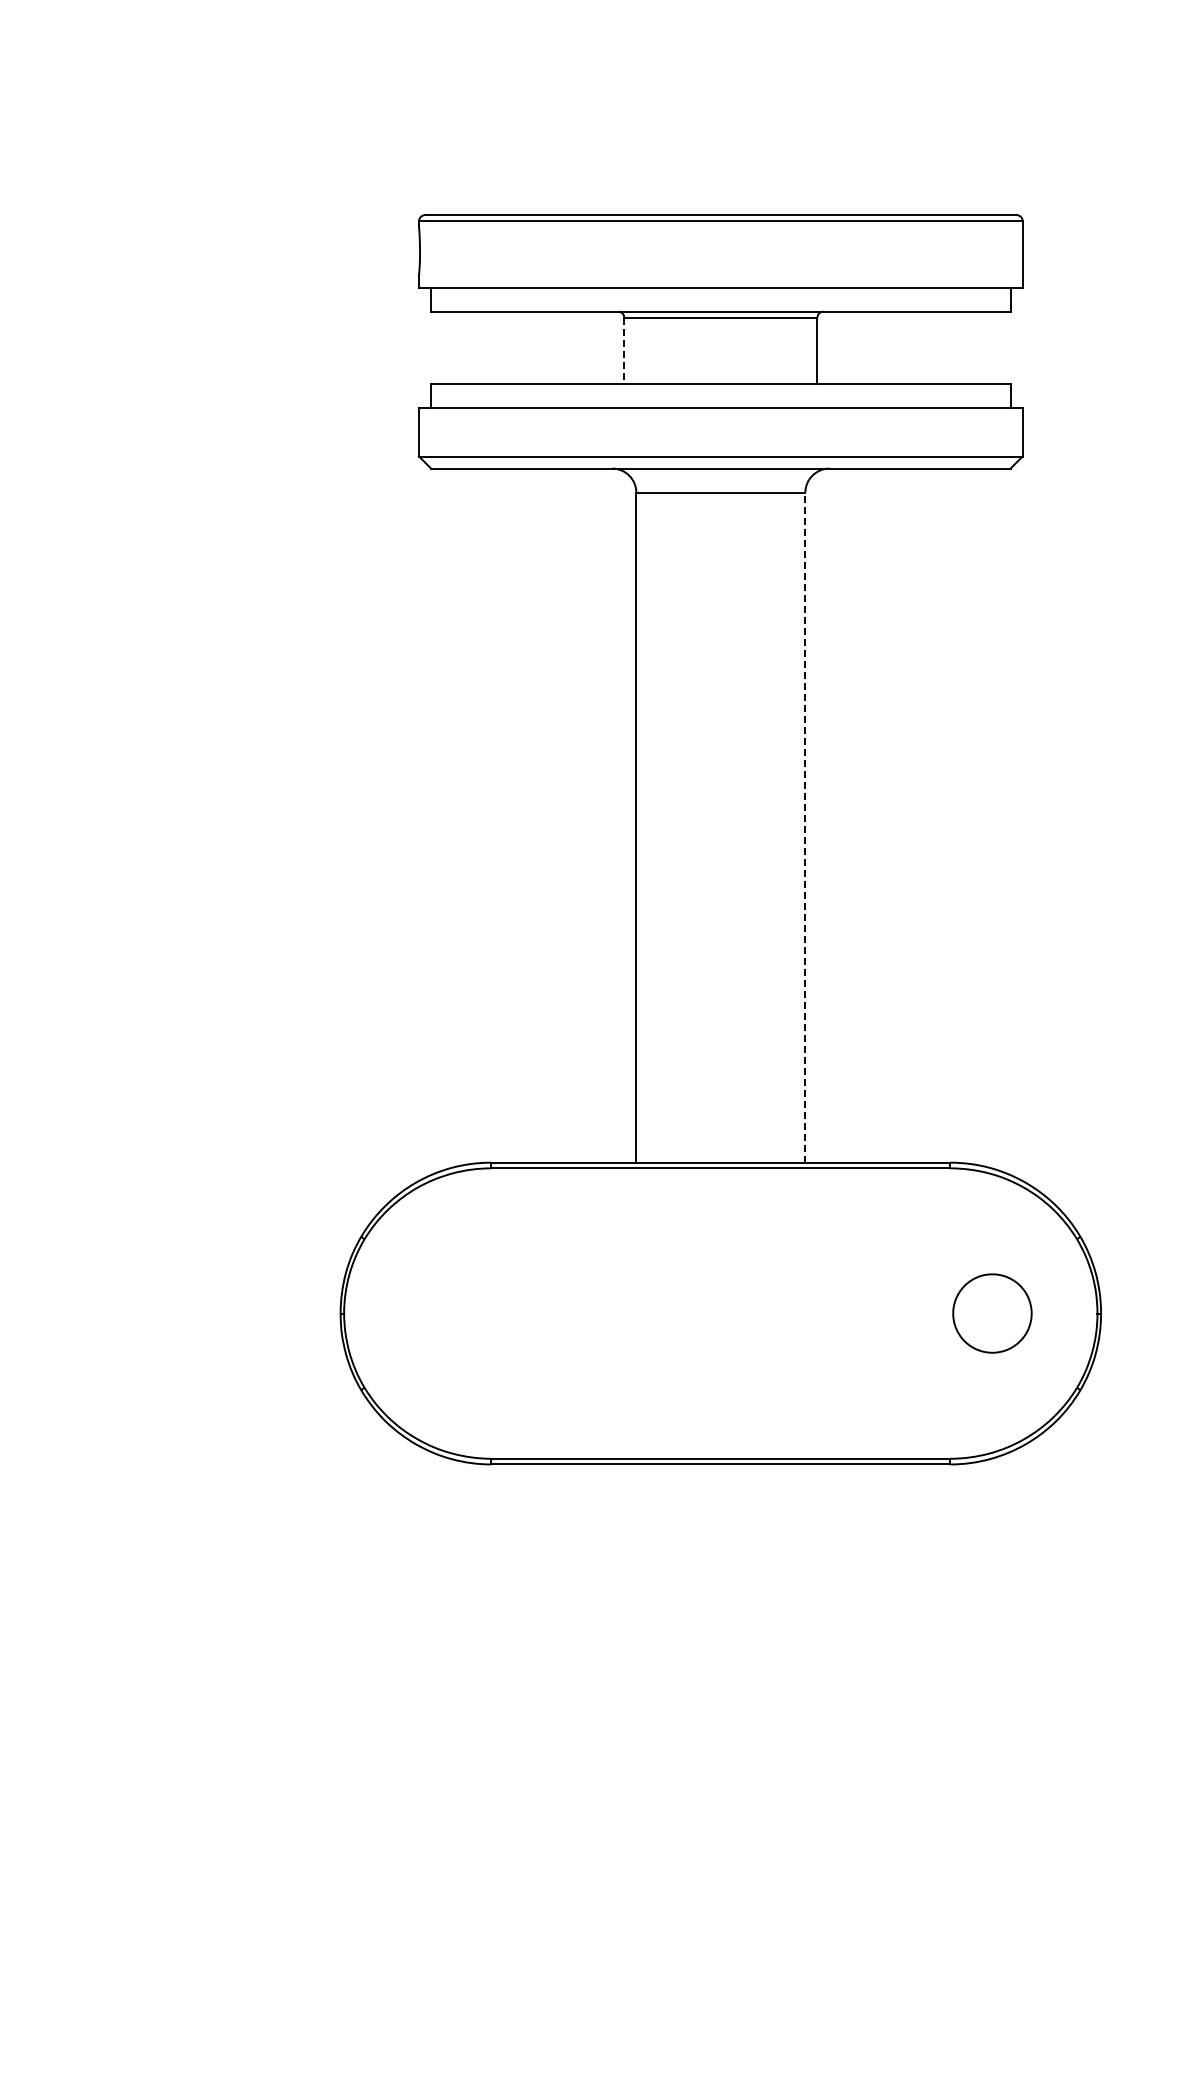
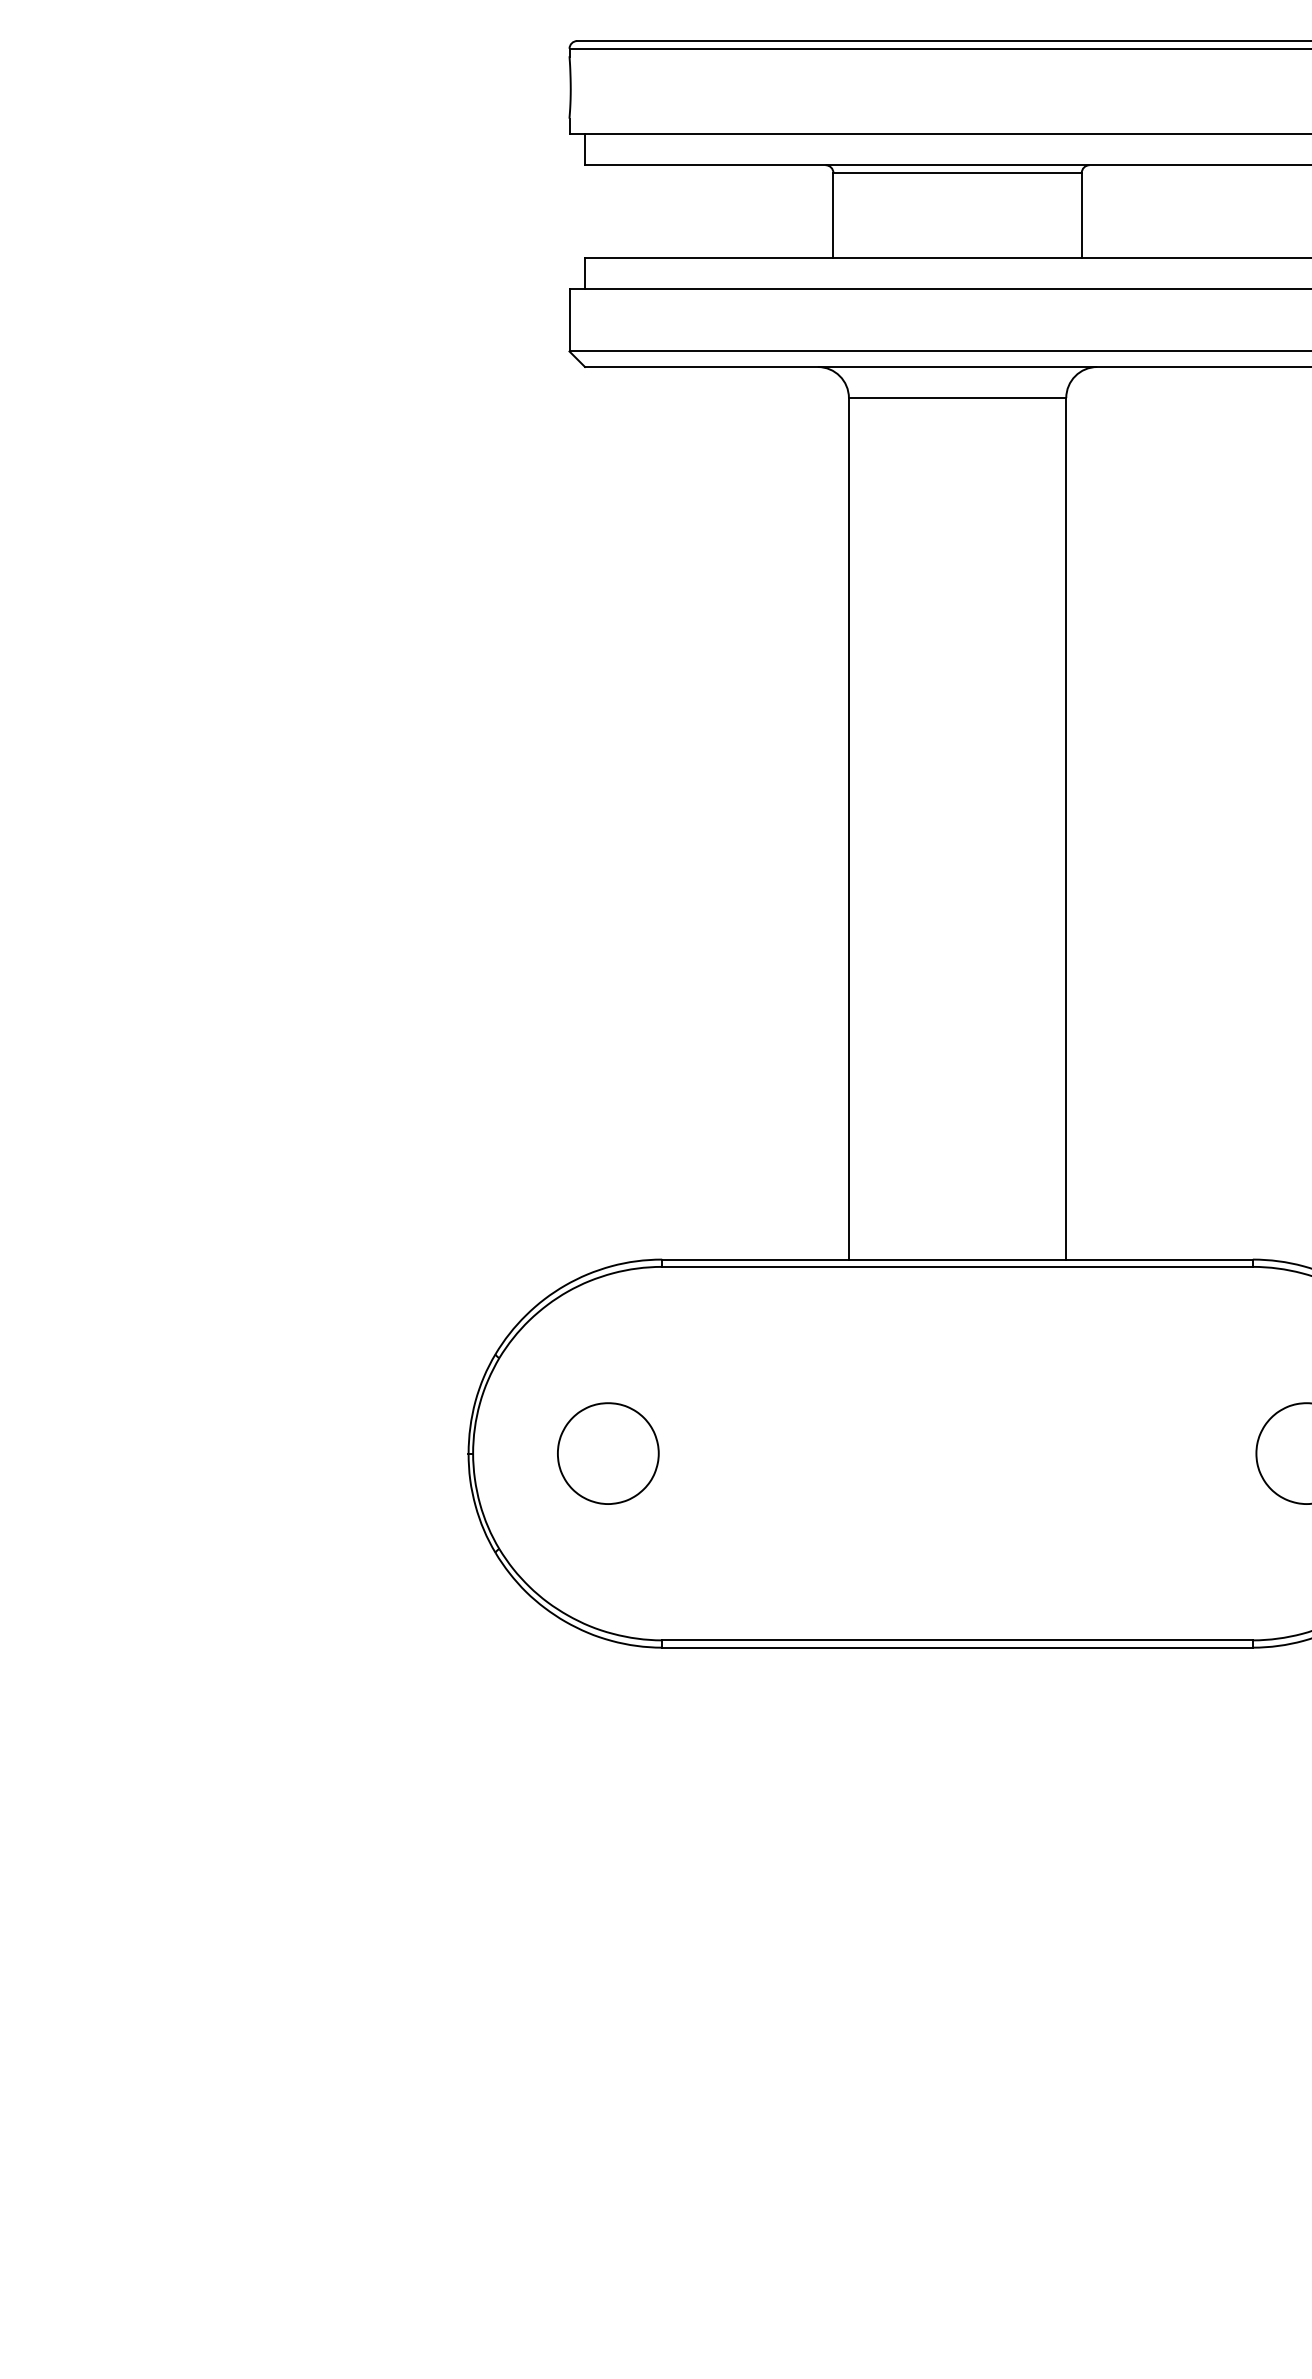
line: (624, 351) -> (833, 216), dashed -> solid
line: (805, 827) -> (1066, 828), dashed -> solid
part: (449, 1313) -> (608, 1453), added

